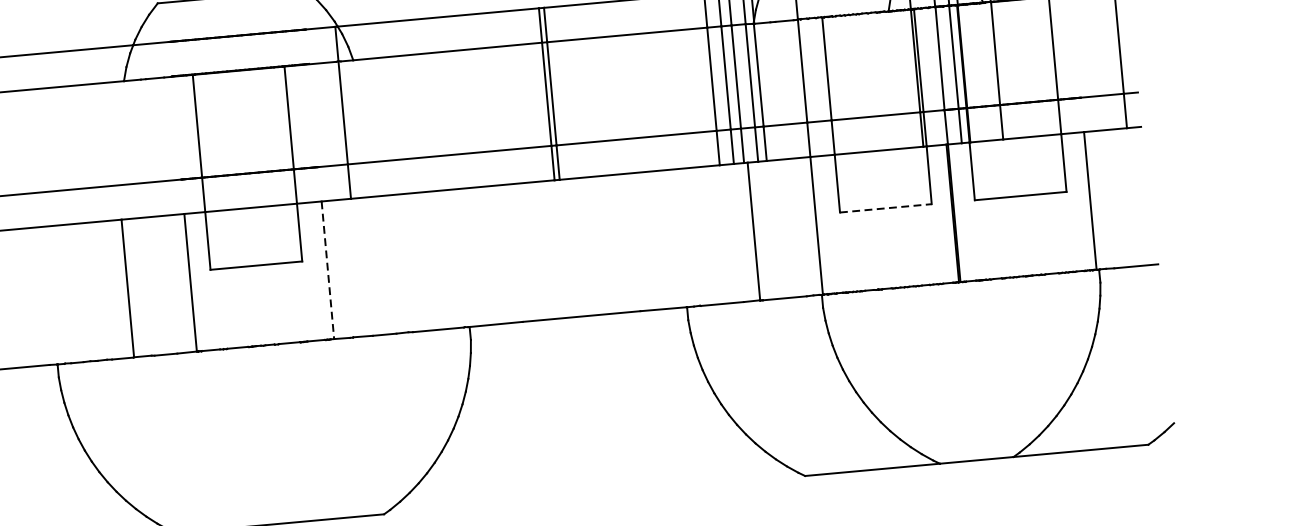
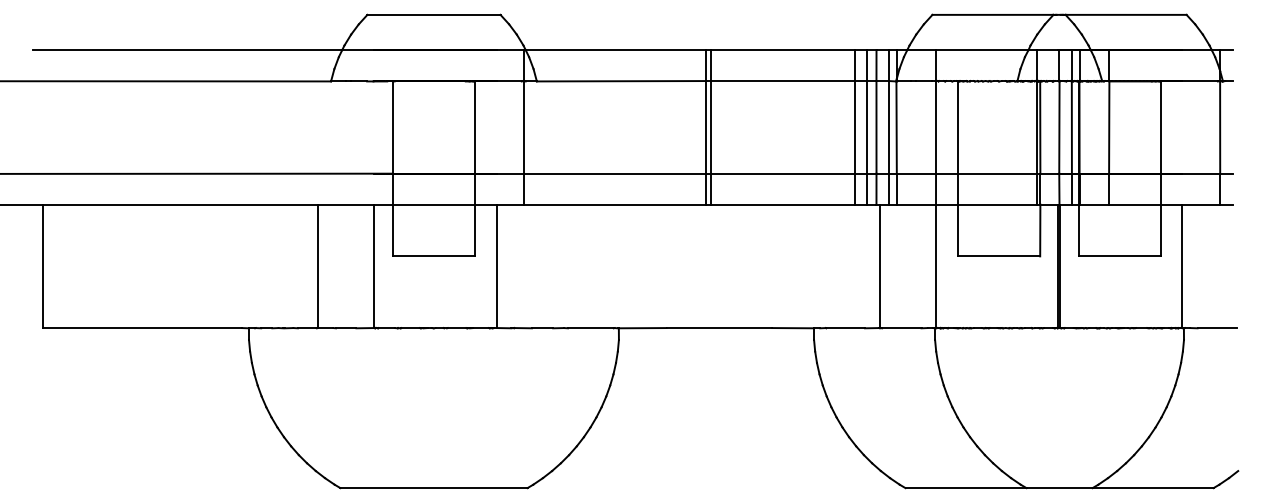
line: (886, 208) -> (999, 256), dashed -> solid
line: (328, 270) -> (497, 266), dashed -> solid

